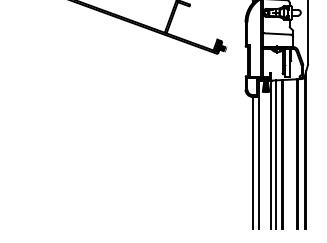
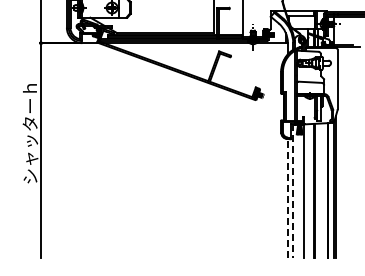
line: (259, 155) -> (293, 191), solid -> dashed
line: (275, 155) -> (308, 191), removed
line: (252, 162) -> (287, 198), solid -> dashed

